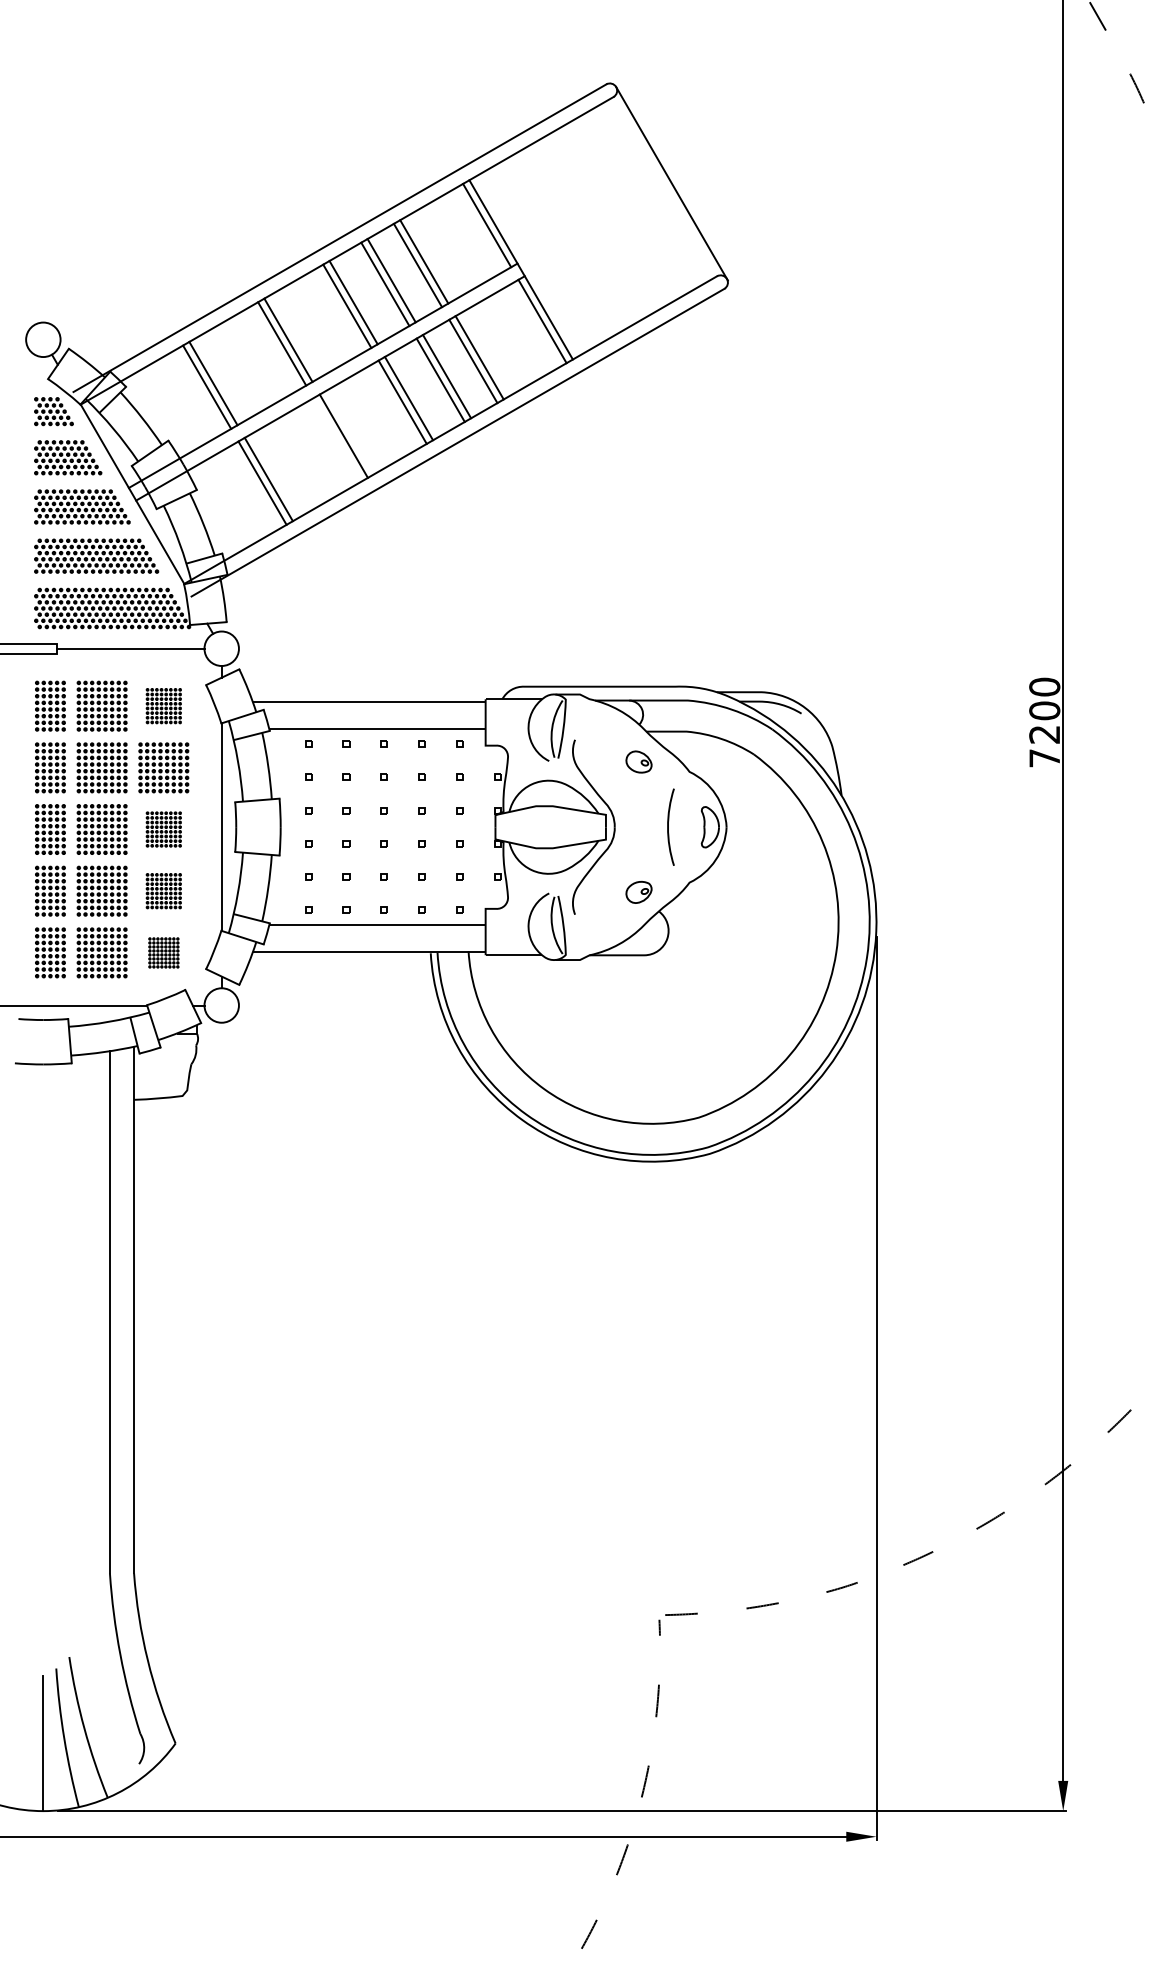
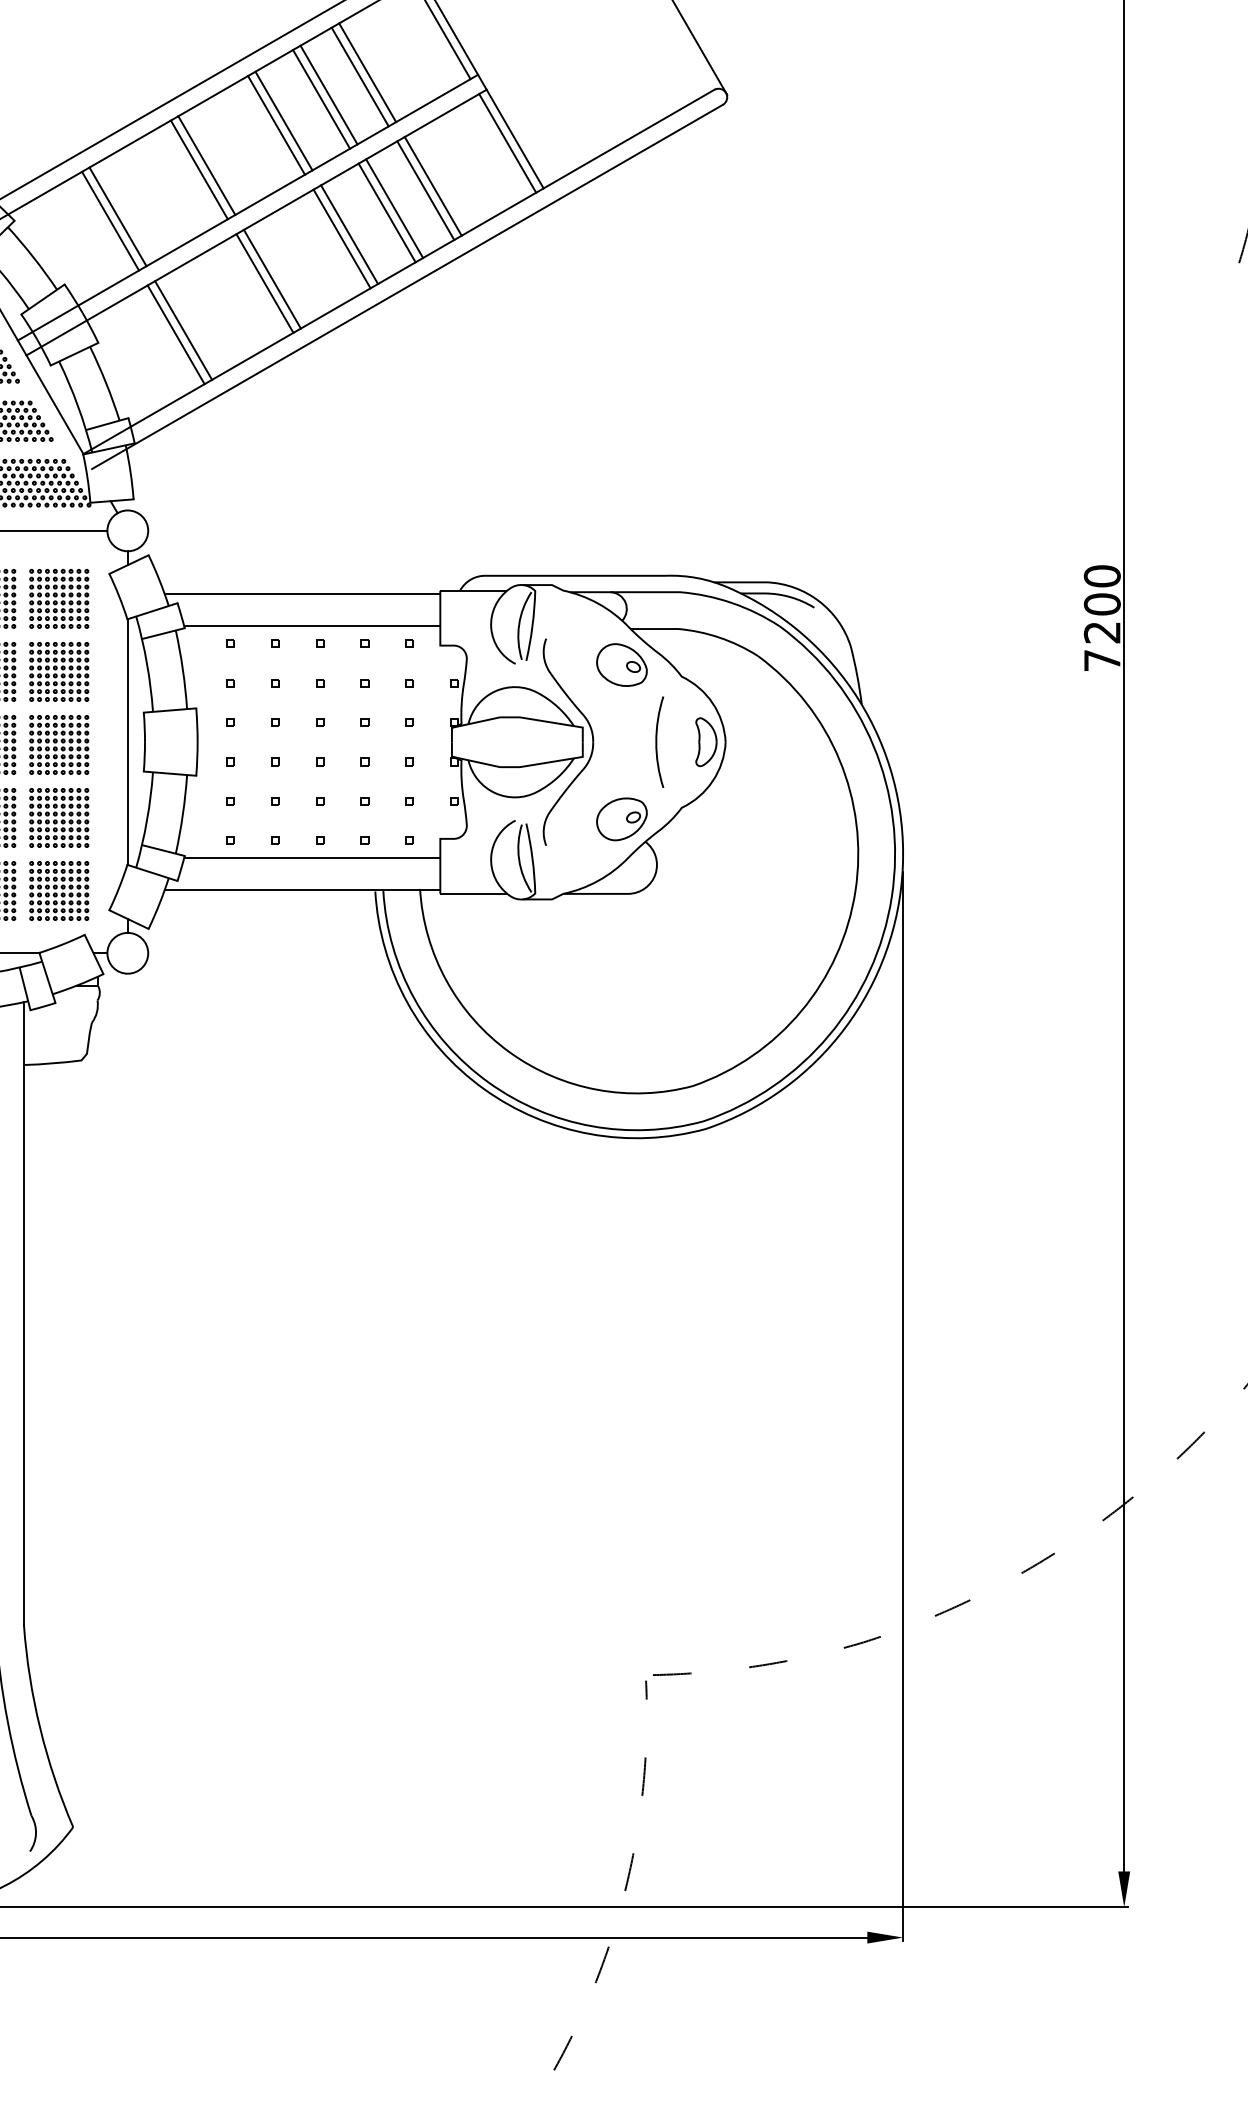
line: (337, 439) -> (264, 283), added
part: (163, 705) -> (58, 598), size x1.43
part: (638, 761) -> (621, 664), size x1.67
part: (163, 829) -> (58, 744), size x1.43
part: (163, 890) -> (58, 817), size x1.43
part: (638, 892) -> (621, 819), size x1.67
part: (163, 952) -> (58, 890), size x1.67

